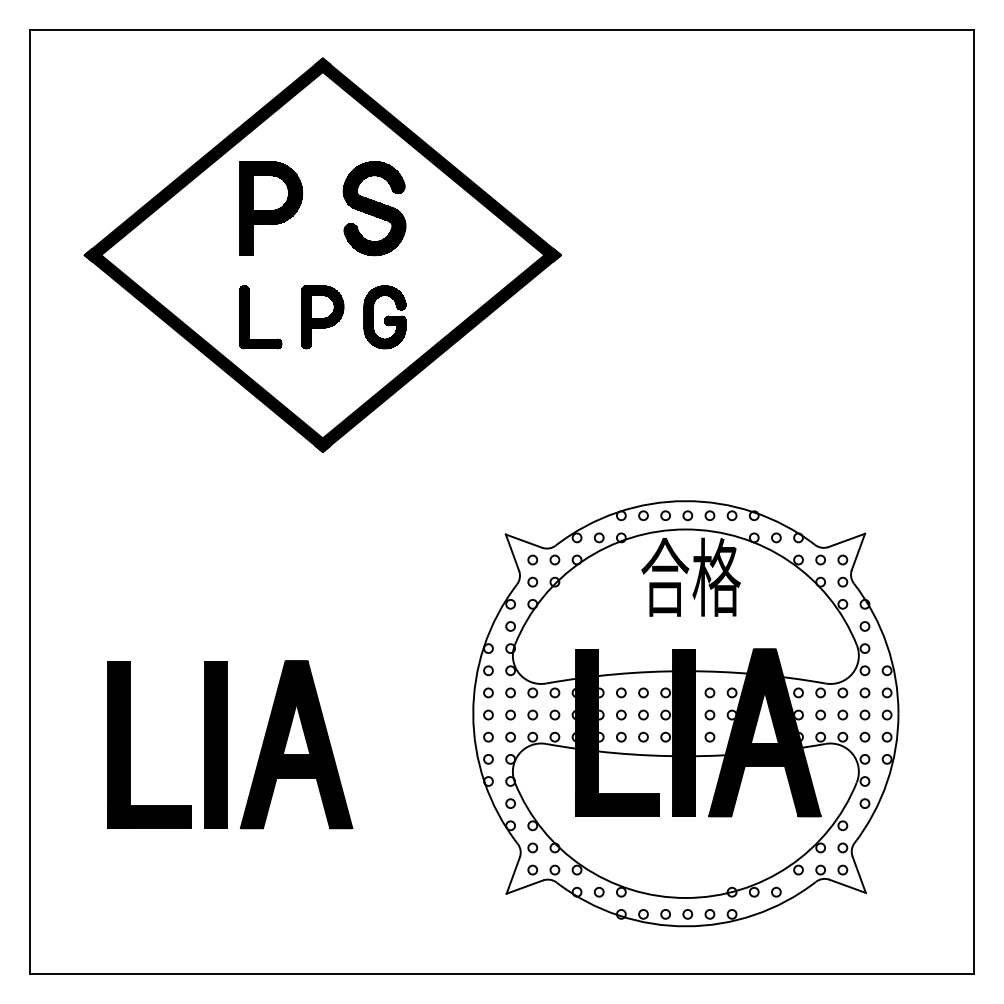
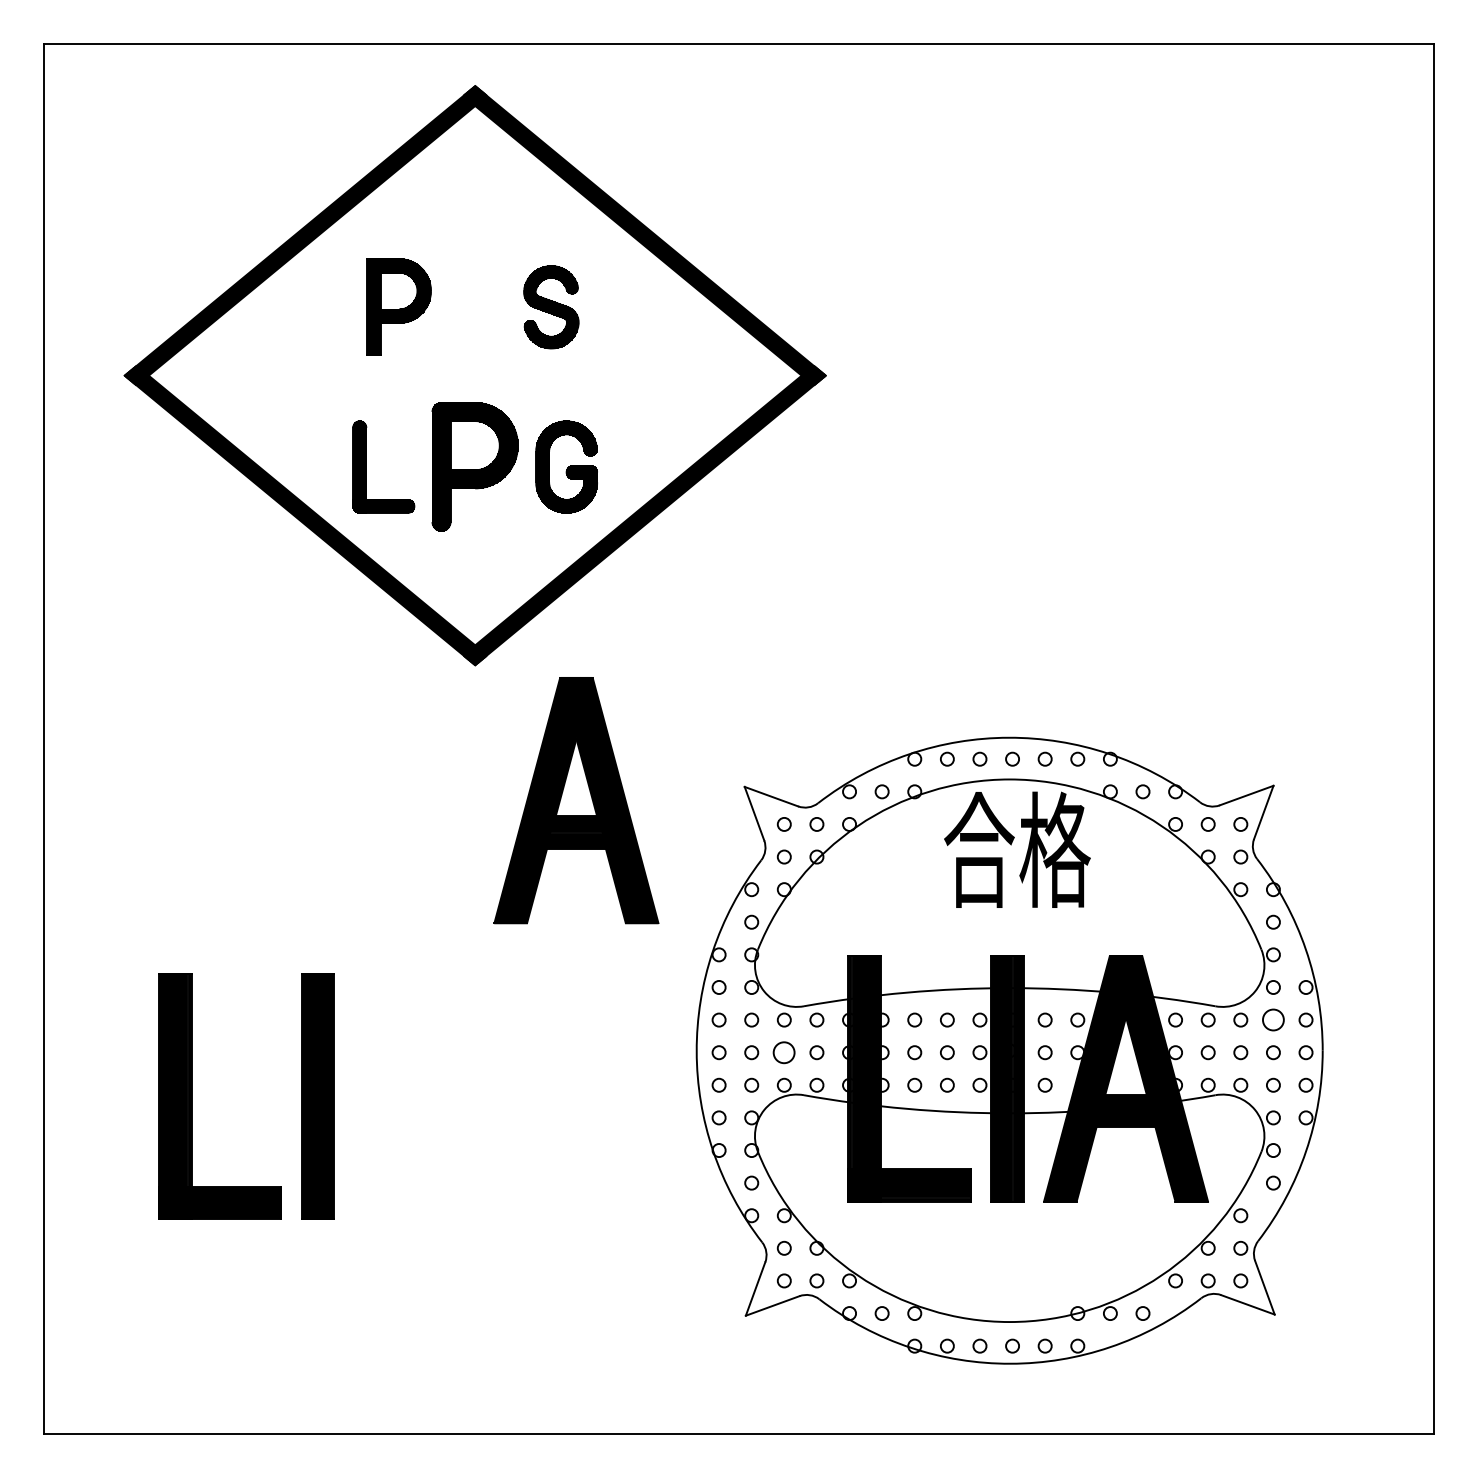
part: (270, 208) -> (398, 306), size x0.7
part: (374, 208) -> (551, 306), size x0.6
part: (322, 317) -> (474, 467), size x1.4
circle: (864, 692) -> (1272, 1019), size x1.6
circle: (532, 714) -> (783, 1051), size x1.6
part: (296, 744) -> (576, 800), moved

